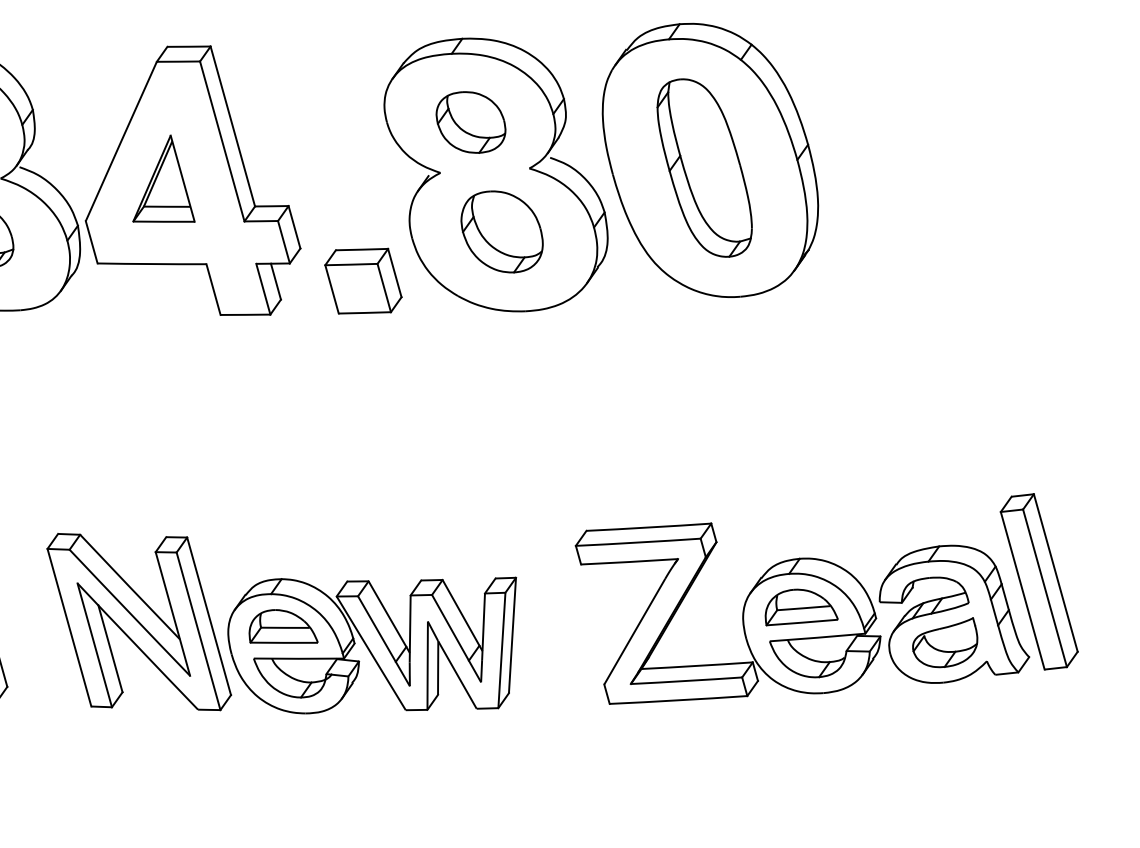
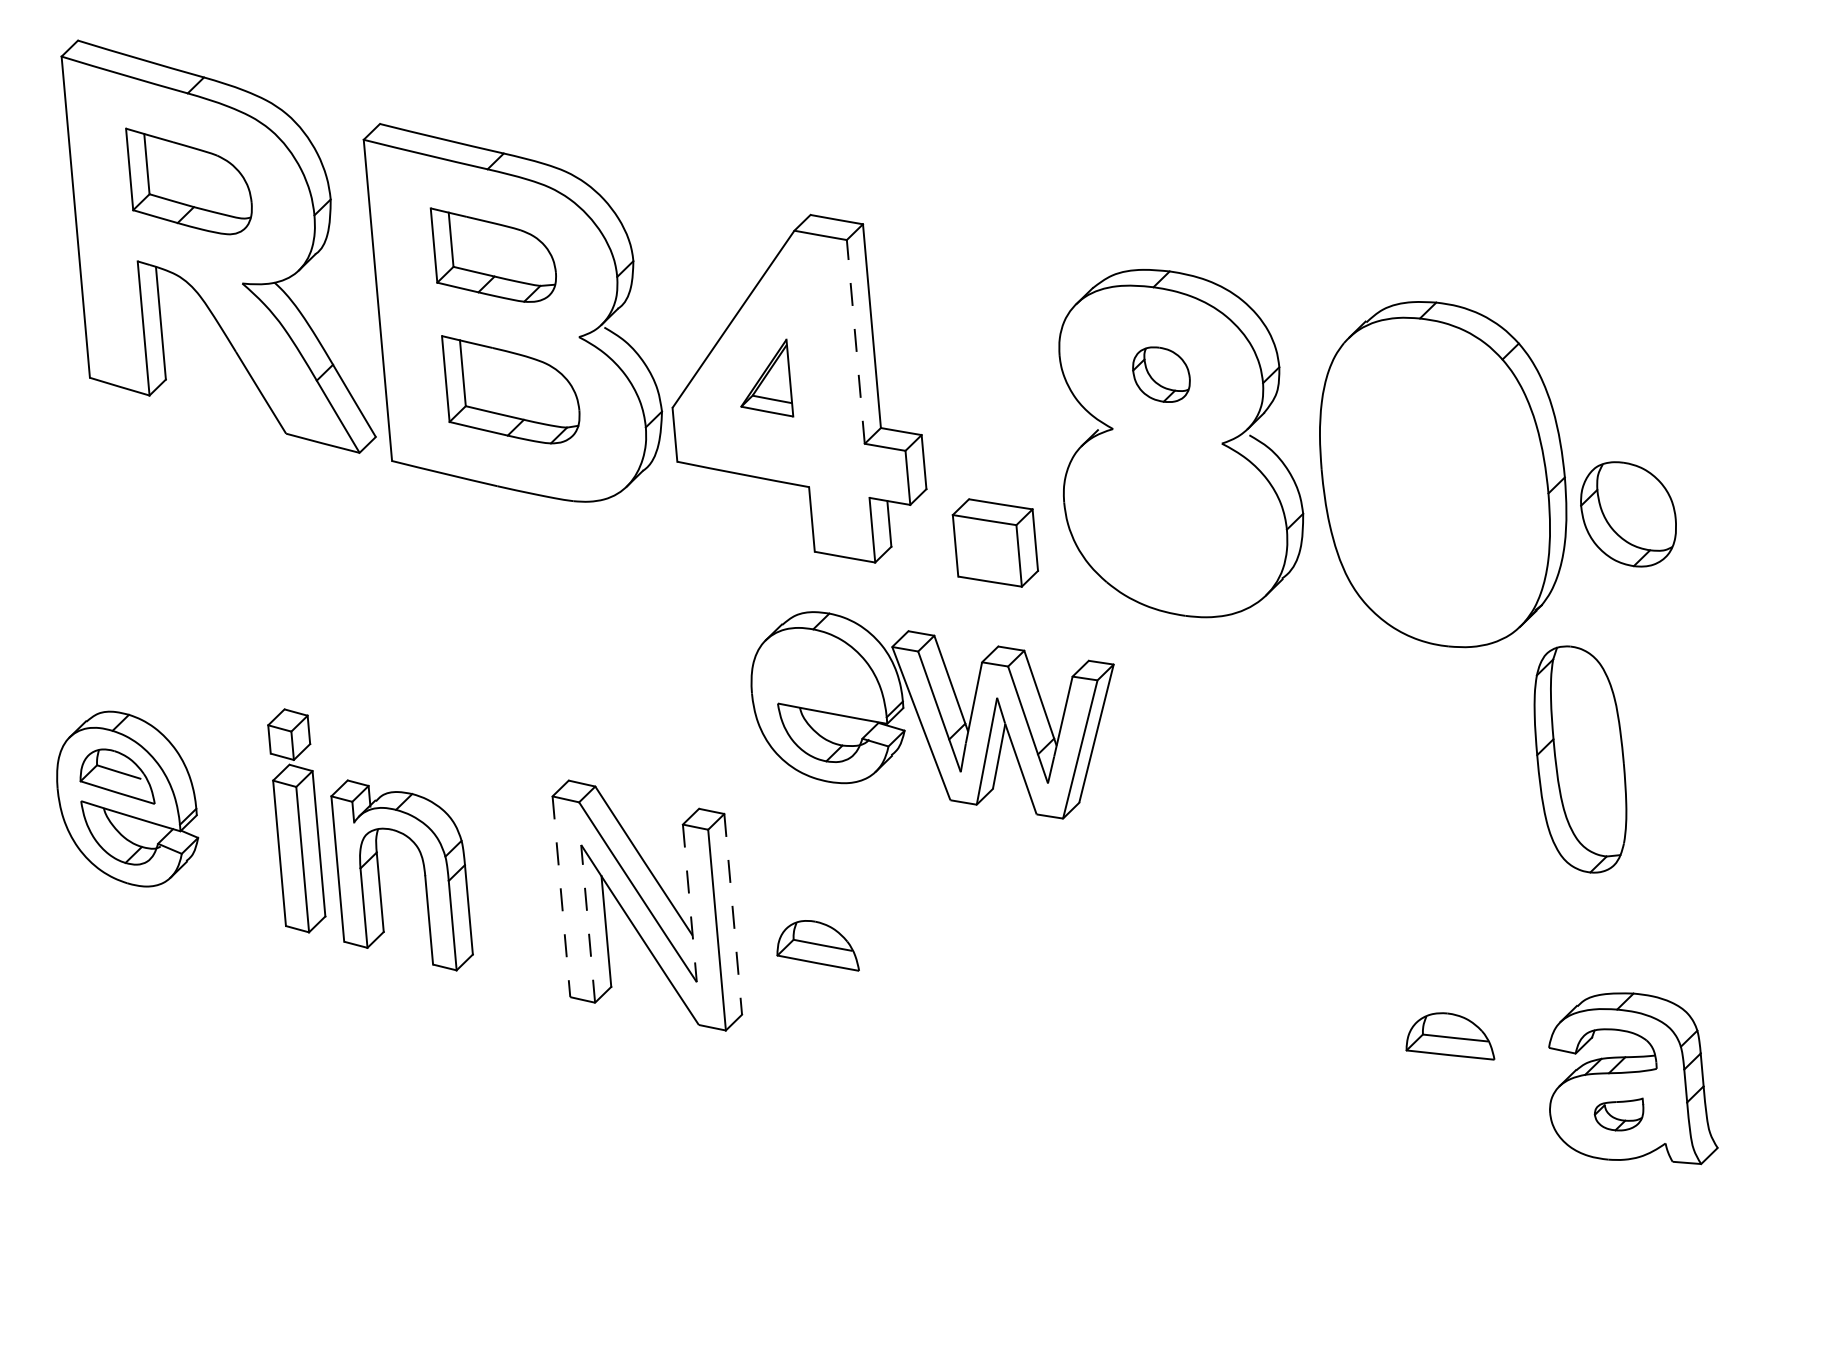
part: (471, 122) -> (1161, 374), size x0.7
line: (221, 141) -> (855, 341), solid -> dashed
part: (704, 168) -> (1580, 759), moved
part: (157, 182) -> (767, 377), size x0.7
part: (502, 232) -> (1628, 514), moved
part: (1038, 581) -> (1746, 1058), removed
part: (742, 609) -> (1381, 1026), removed
line: (172, 614) -> (689, 903), solid -> dashed
line: (209, 616) -> (733, 914), solid -> dashed
line: (69, 627) -> (561, 896), solid -> dashed
line: (95, 645) -> (588, 923), solid -> dashed
part: (378, 645) -> (932, 715), moved
part: (945, 645) -> (1618, 1114), size x0.6

